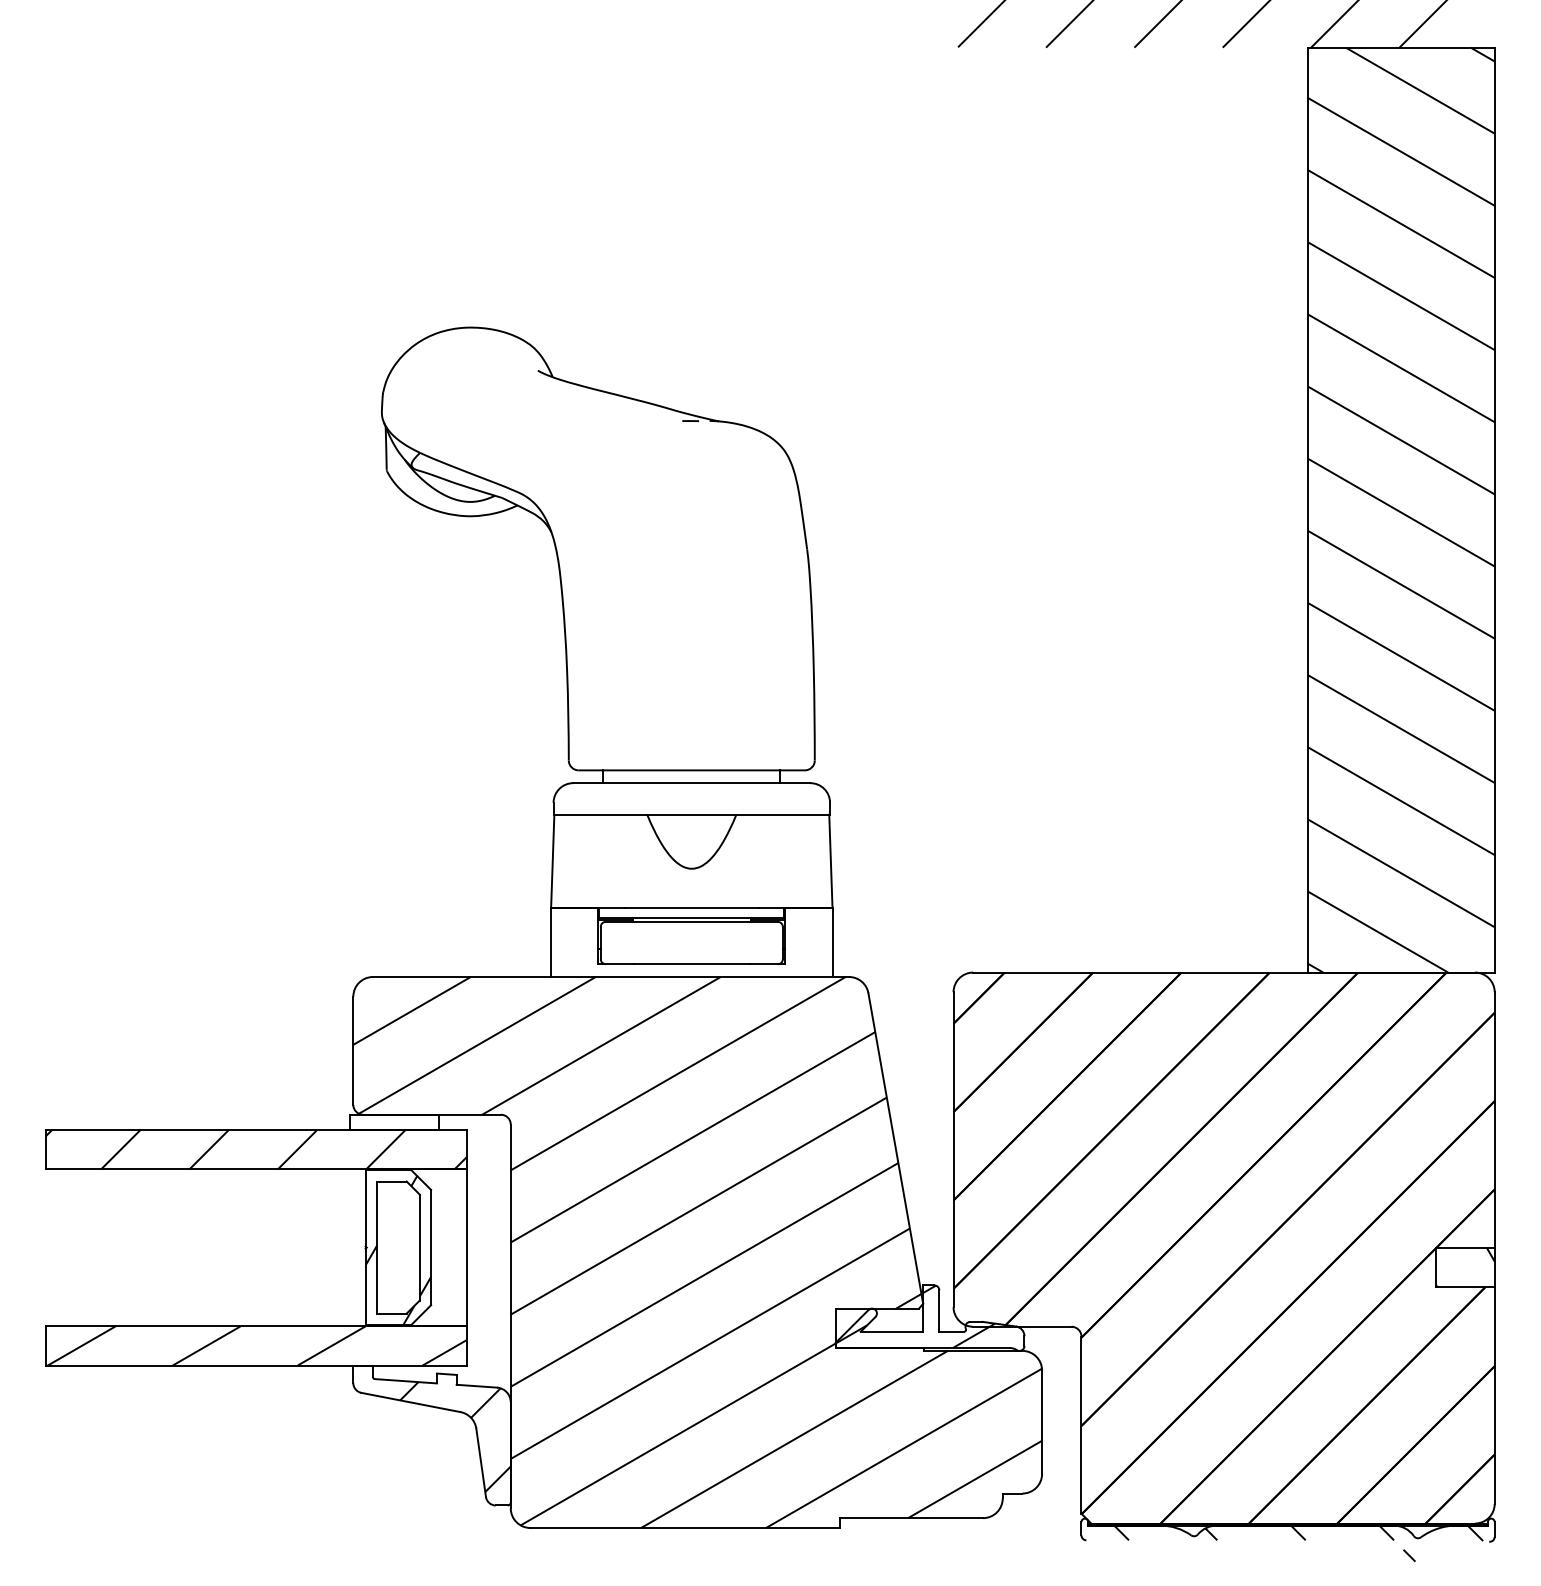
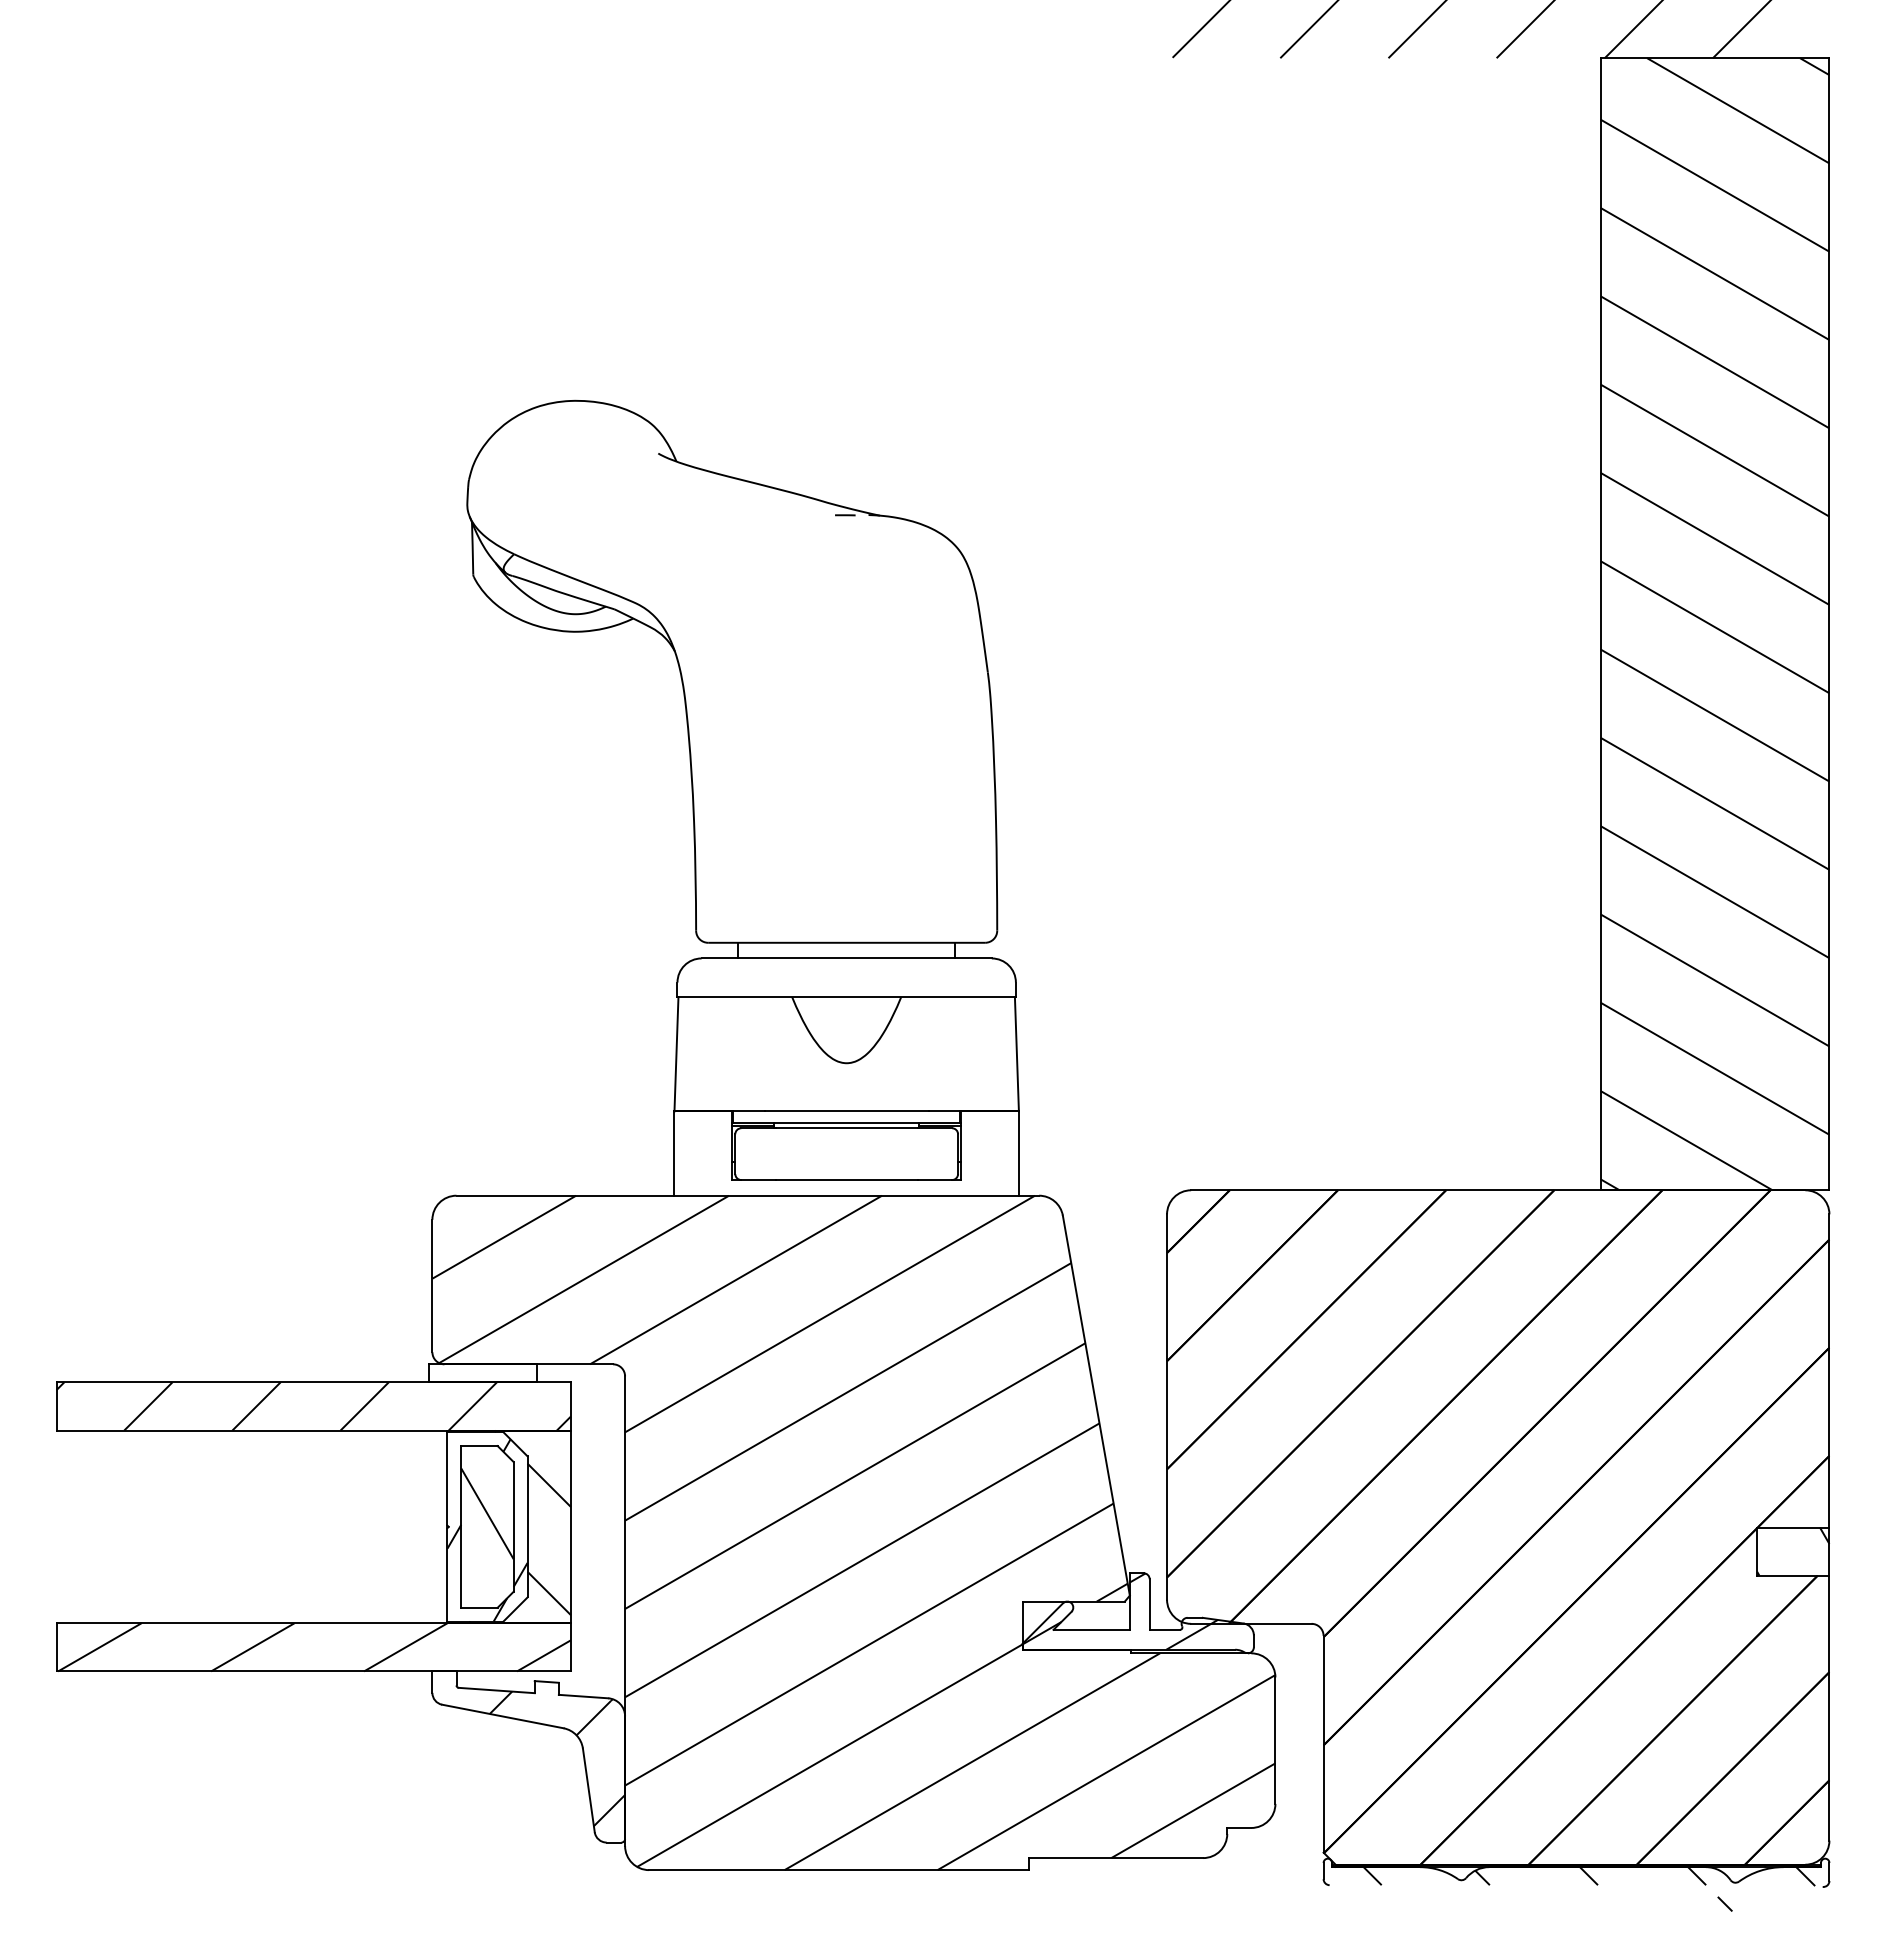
hatch: (398, 1236) -> (487, 1513), added
hatch: (424, 1247) -> (519, 1526), added

